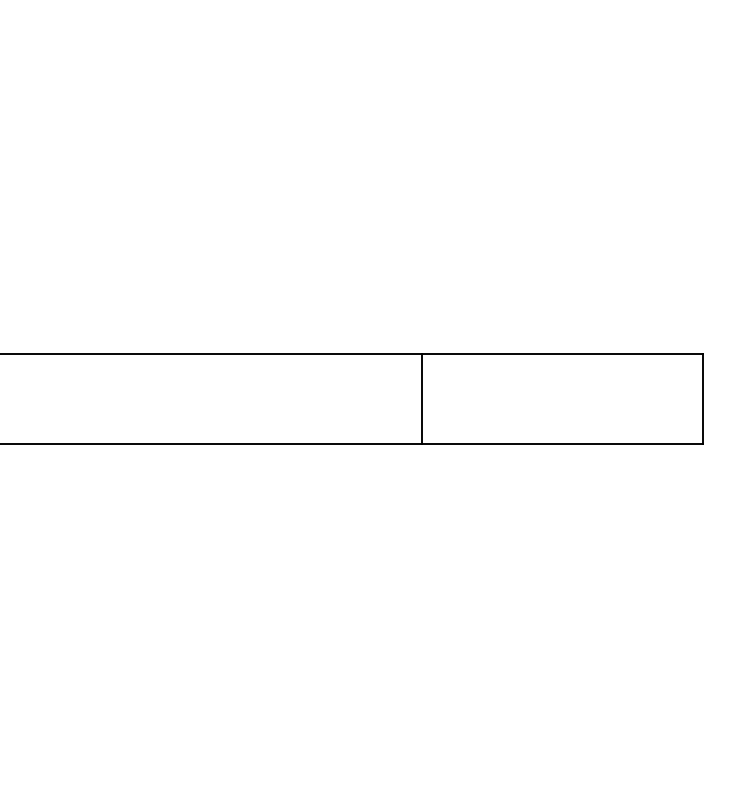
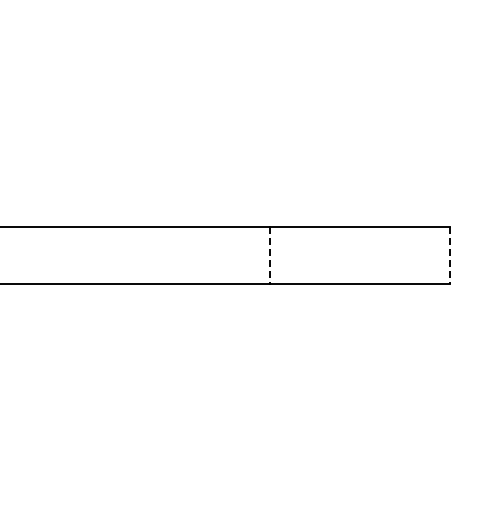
line: (420, 399) -> (269, 255), solid -> dashed
line: (702, 399) -> (449, 255), solid -> dashed

